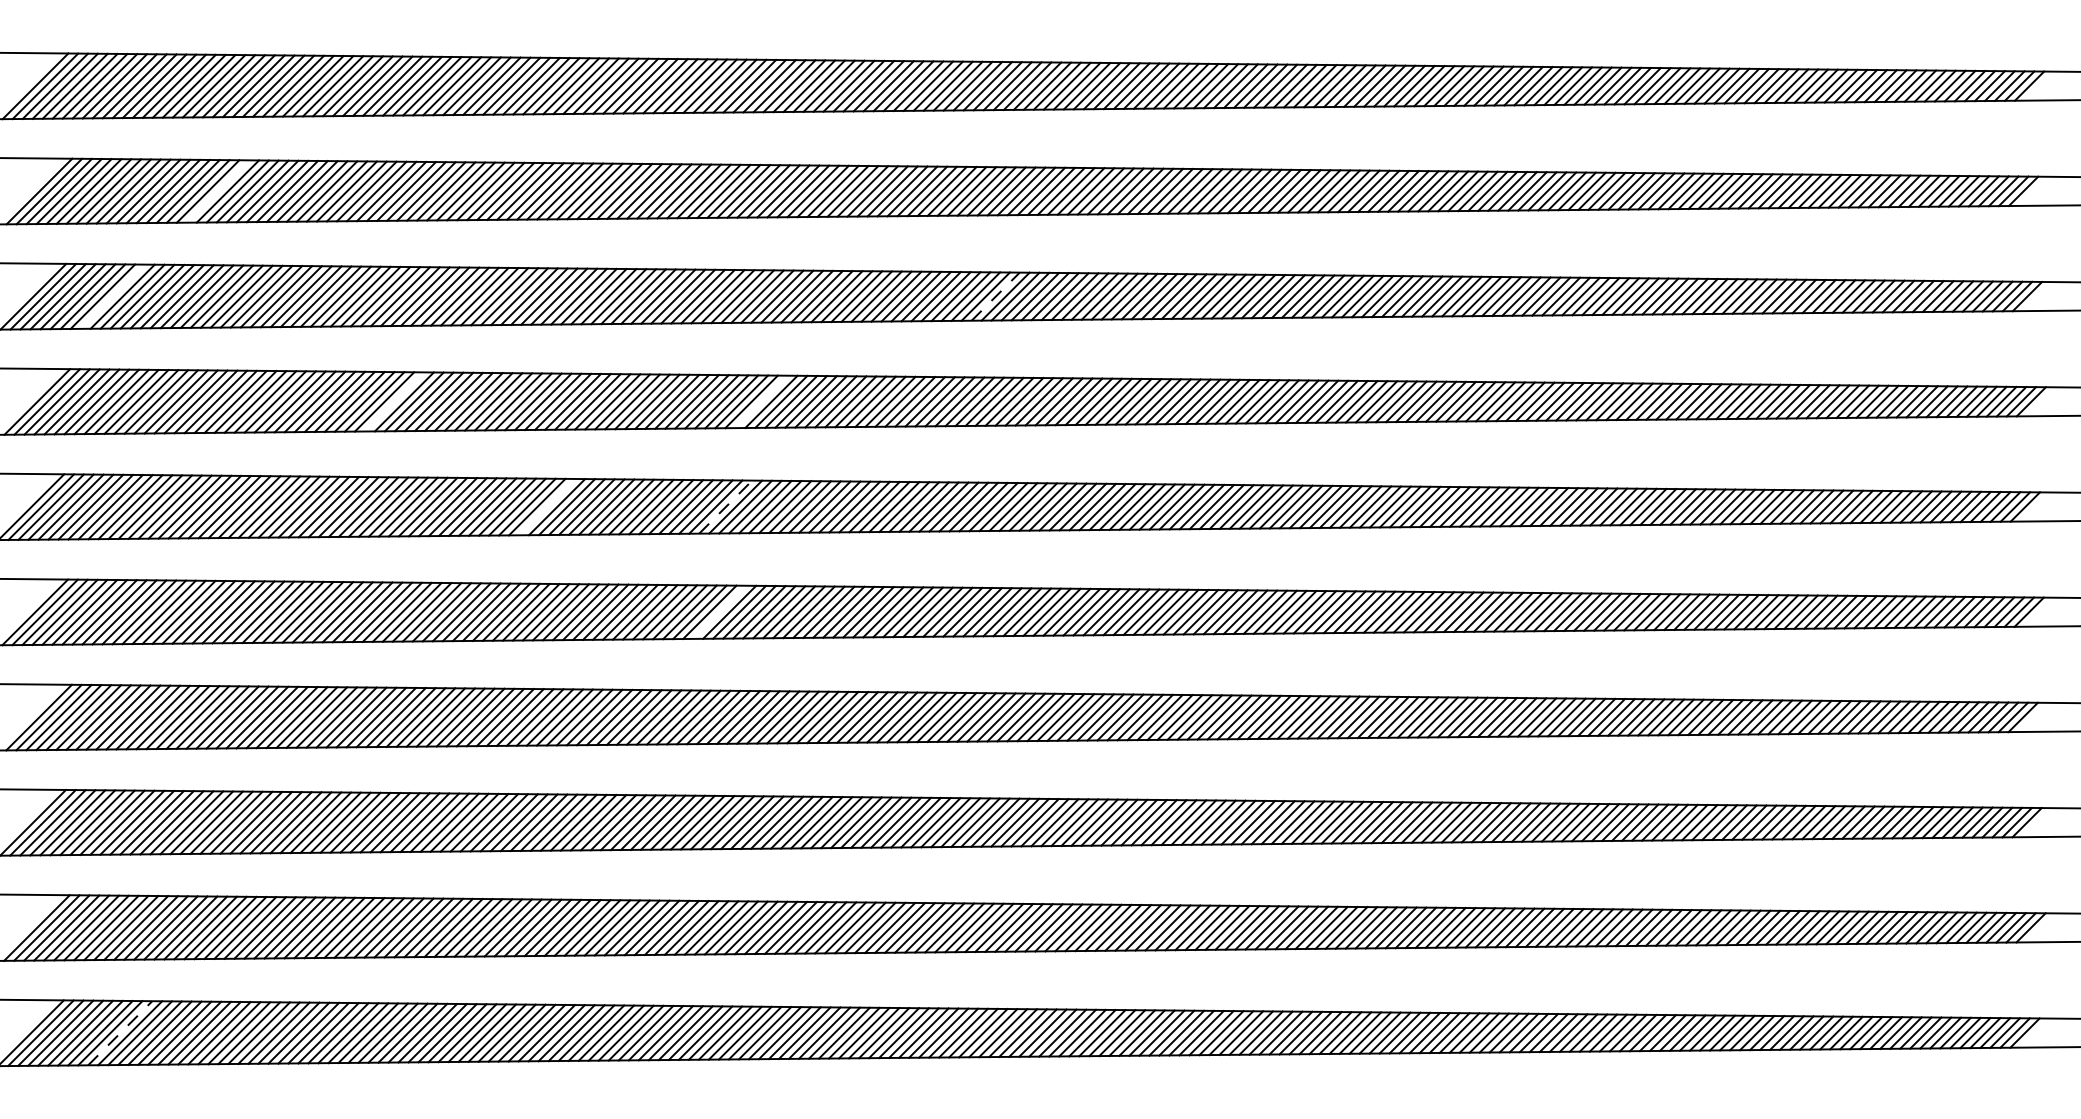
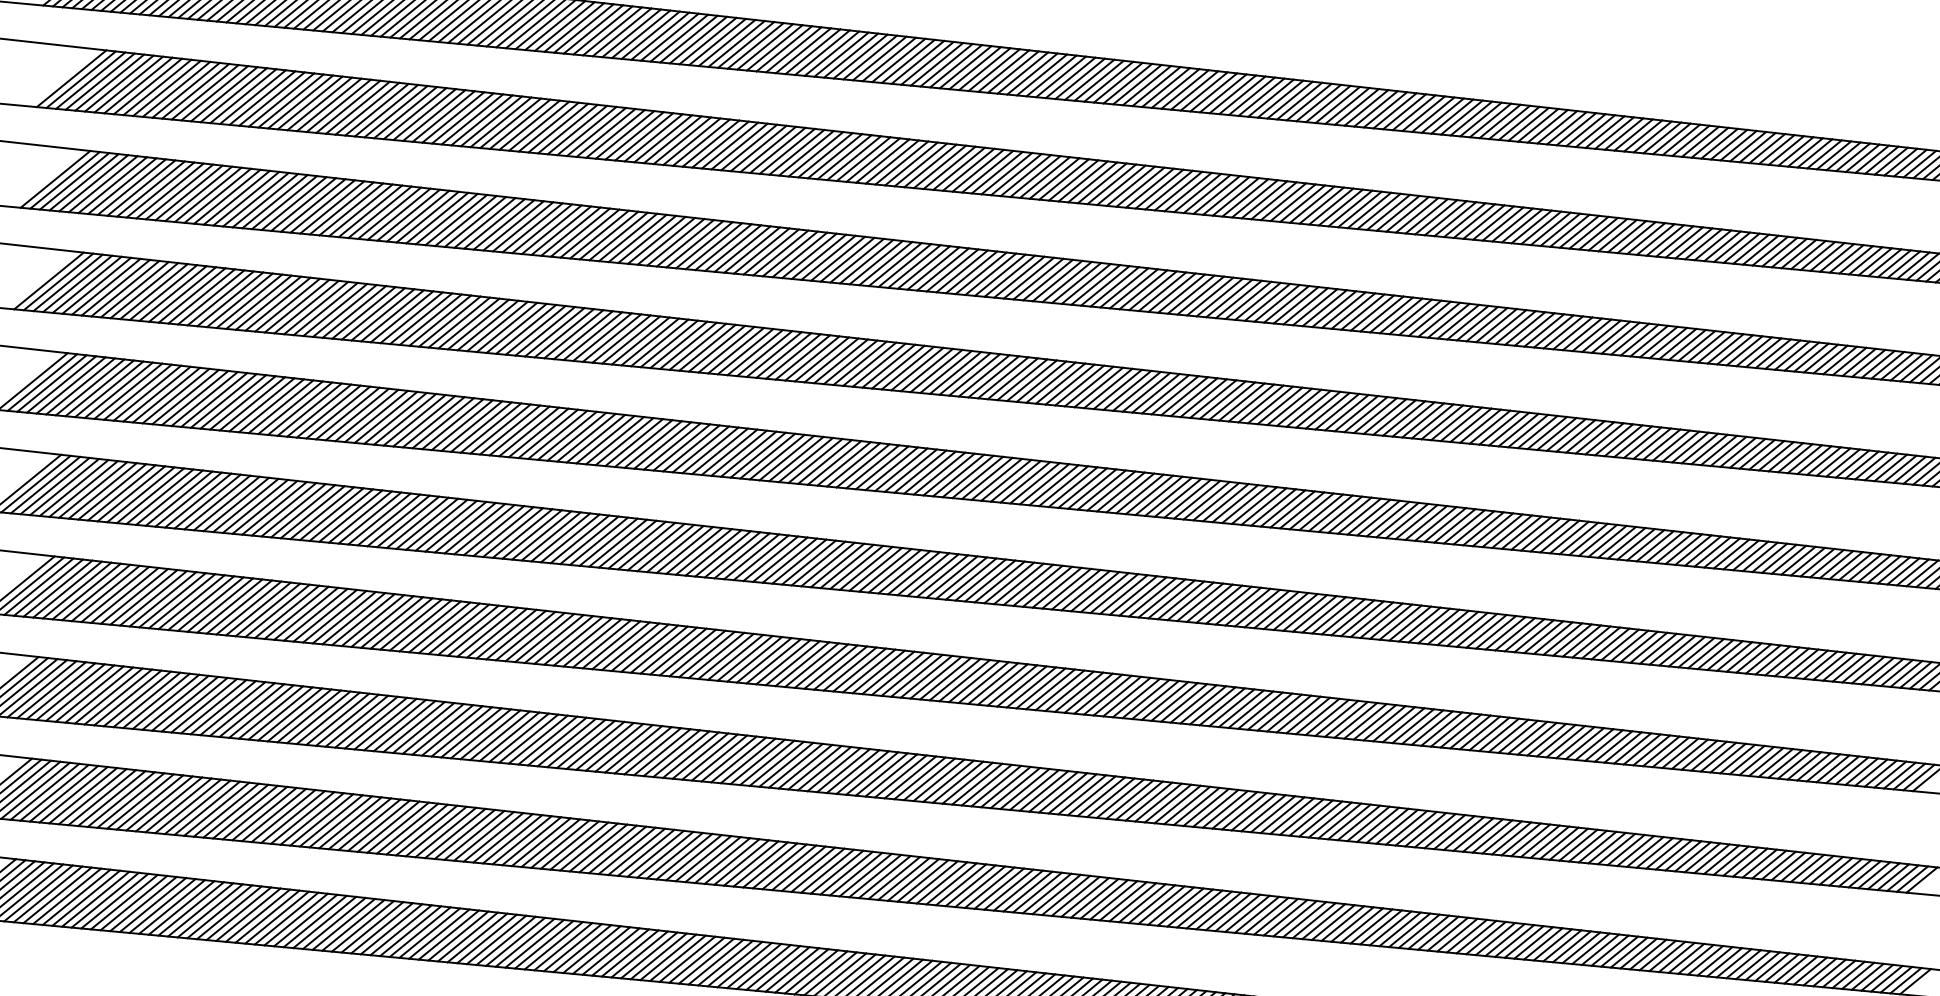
line: (217, 191) -> (242, 96), added
line: (112, 296) -> (131, 186), added
line: (996, 296) -> (981, 273), dashed -> solid
line: (394, 401) -> (392, 315), added
line: (761, 401) -> (745, 351), added
line: (547, 506) -> (529, 431), added
line: (725, 507) -> (700, 449), dashed -> solid
line: (719, 611) -> (684, 549), added
line: (120, 1032) -> (67, 895), dashed -> solid

